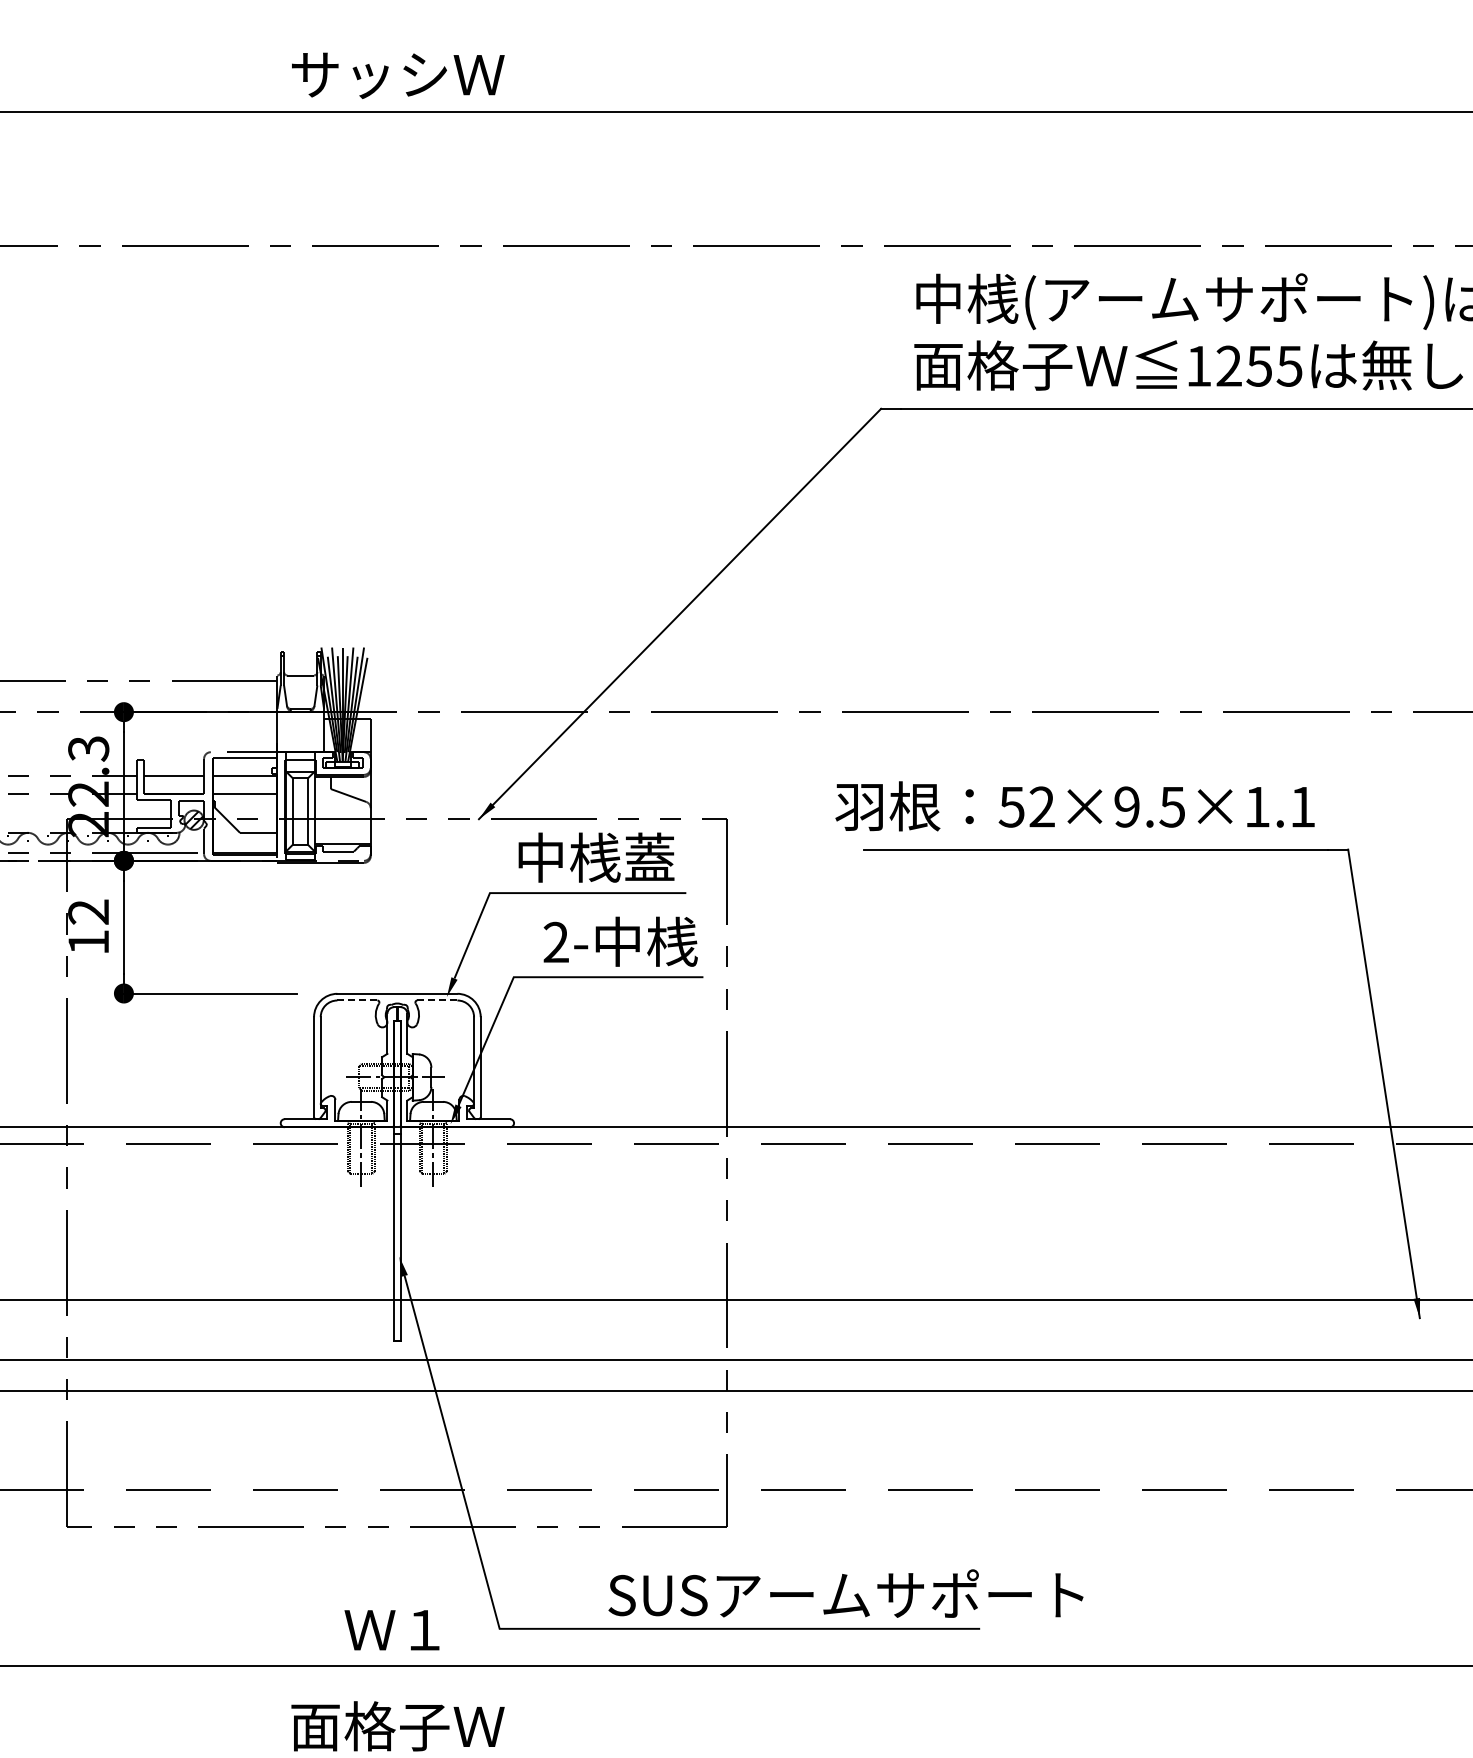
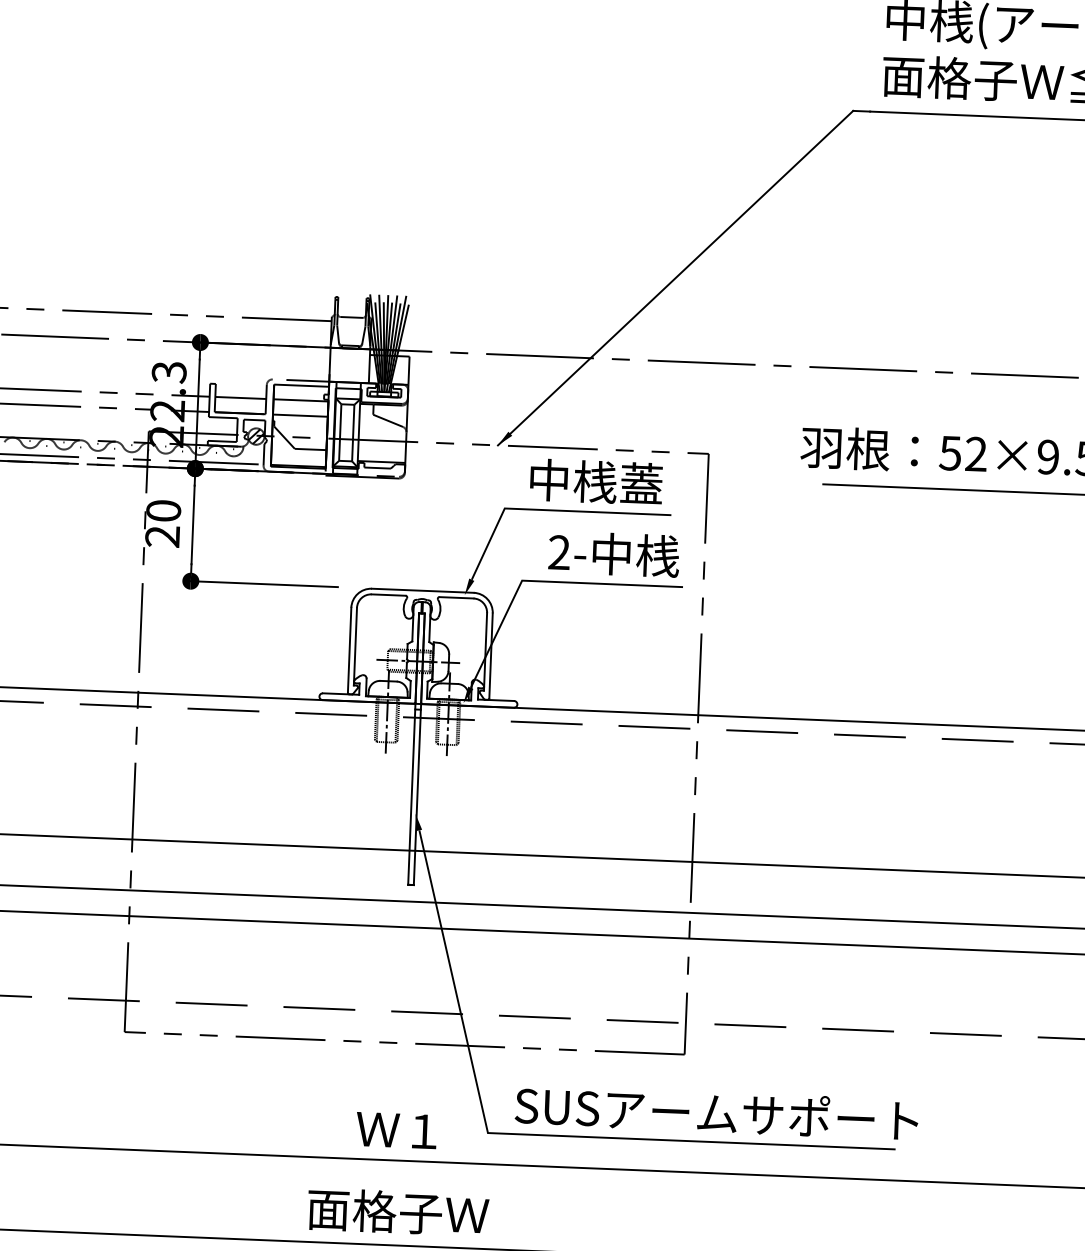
text: (88, 926) -> (163, 523), 12 -> 20
line: (356, 1000) -> (387, 595), dashed -> solid
line: (436, 1000) -> (455, 597), dashed -> solid
text: (845, 1593) -> (716, 1112), moved

